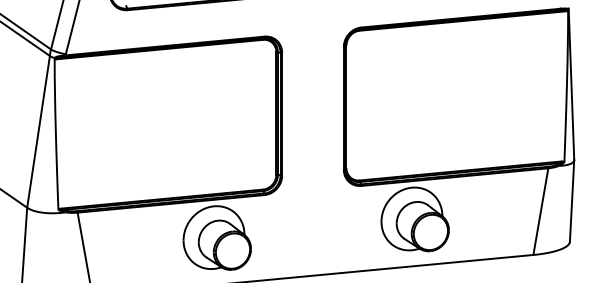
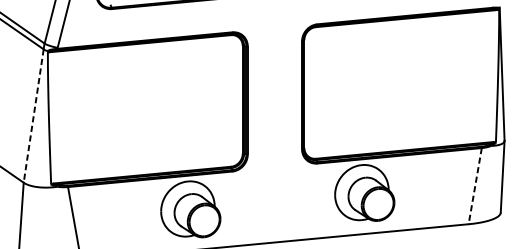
line: (38, 131) -> (33, 115), solid -> dashed
line: (540, 211) -> (474, 186), solid -> dashed

